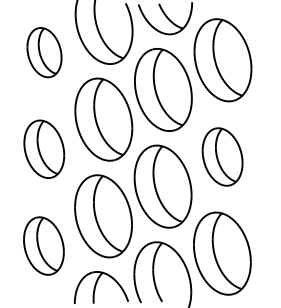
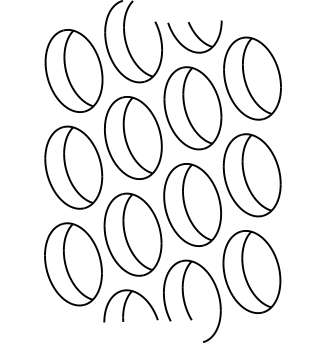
part: (43, 52) -> (73, 70), size x1.67
part: (43, 149) -> (73, 167), size x1.43
part: (221, 157) -> (251, 175), size x1.43
part: (43, 246) -> (73, 264), size x1.43

